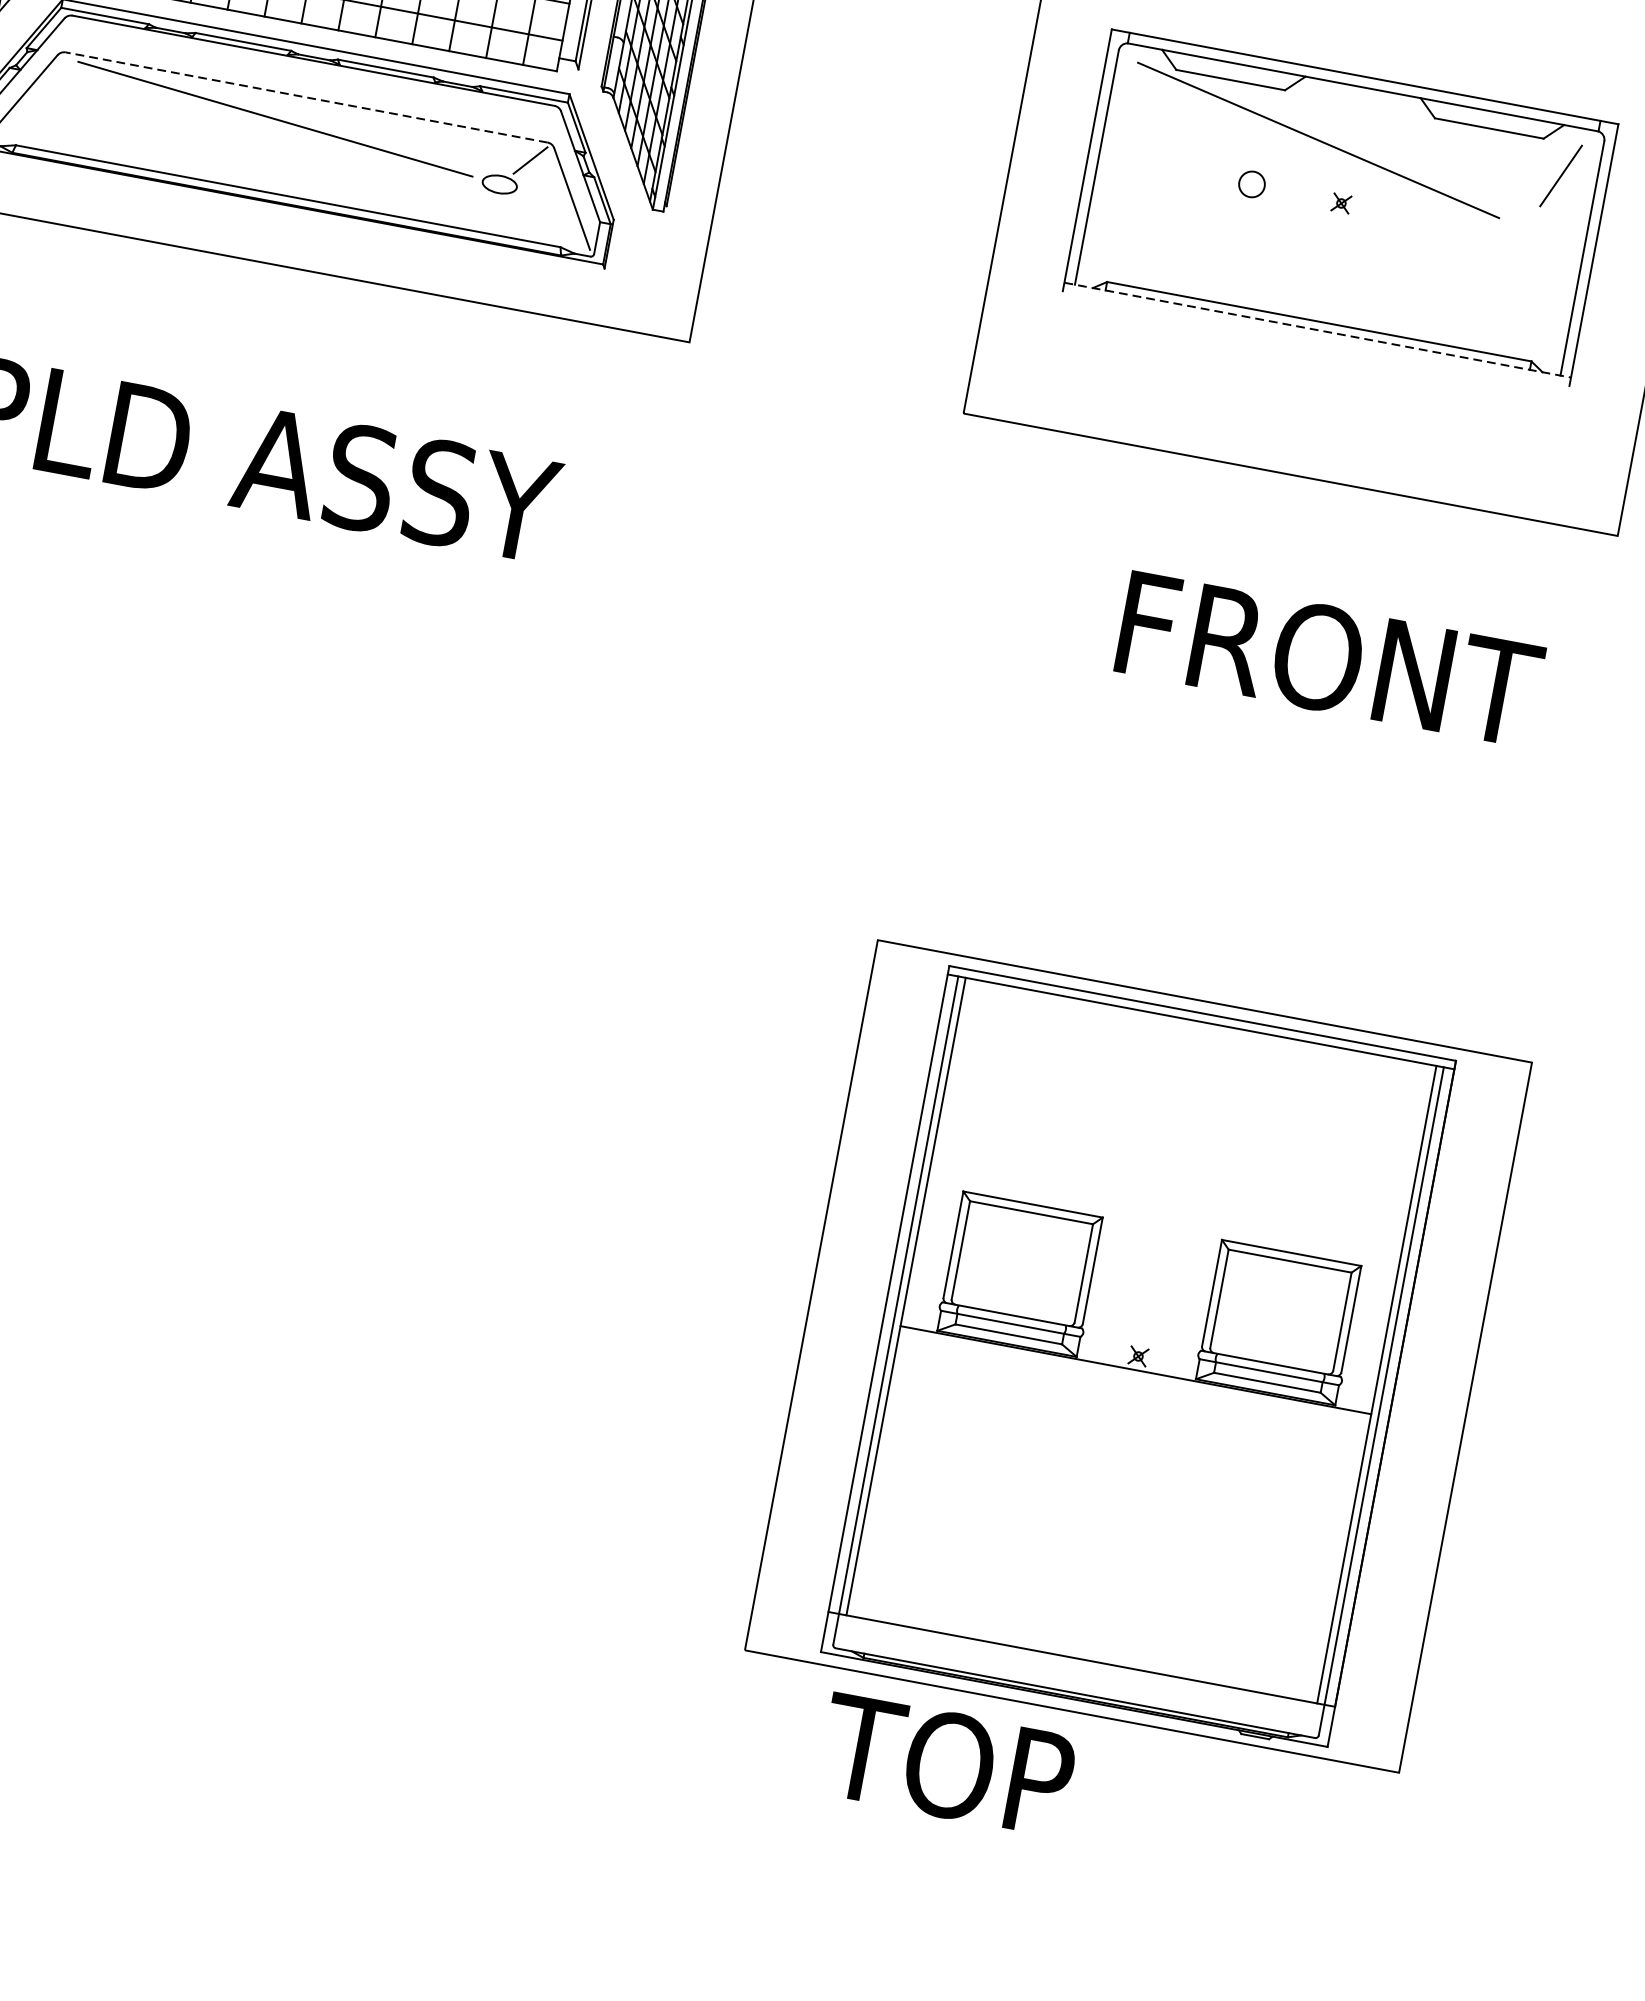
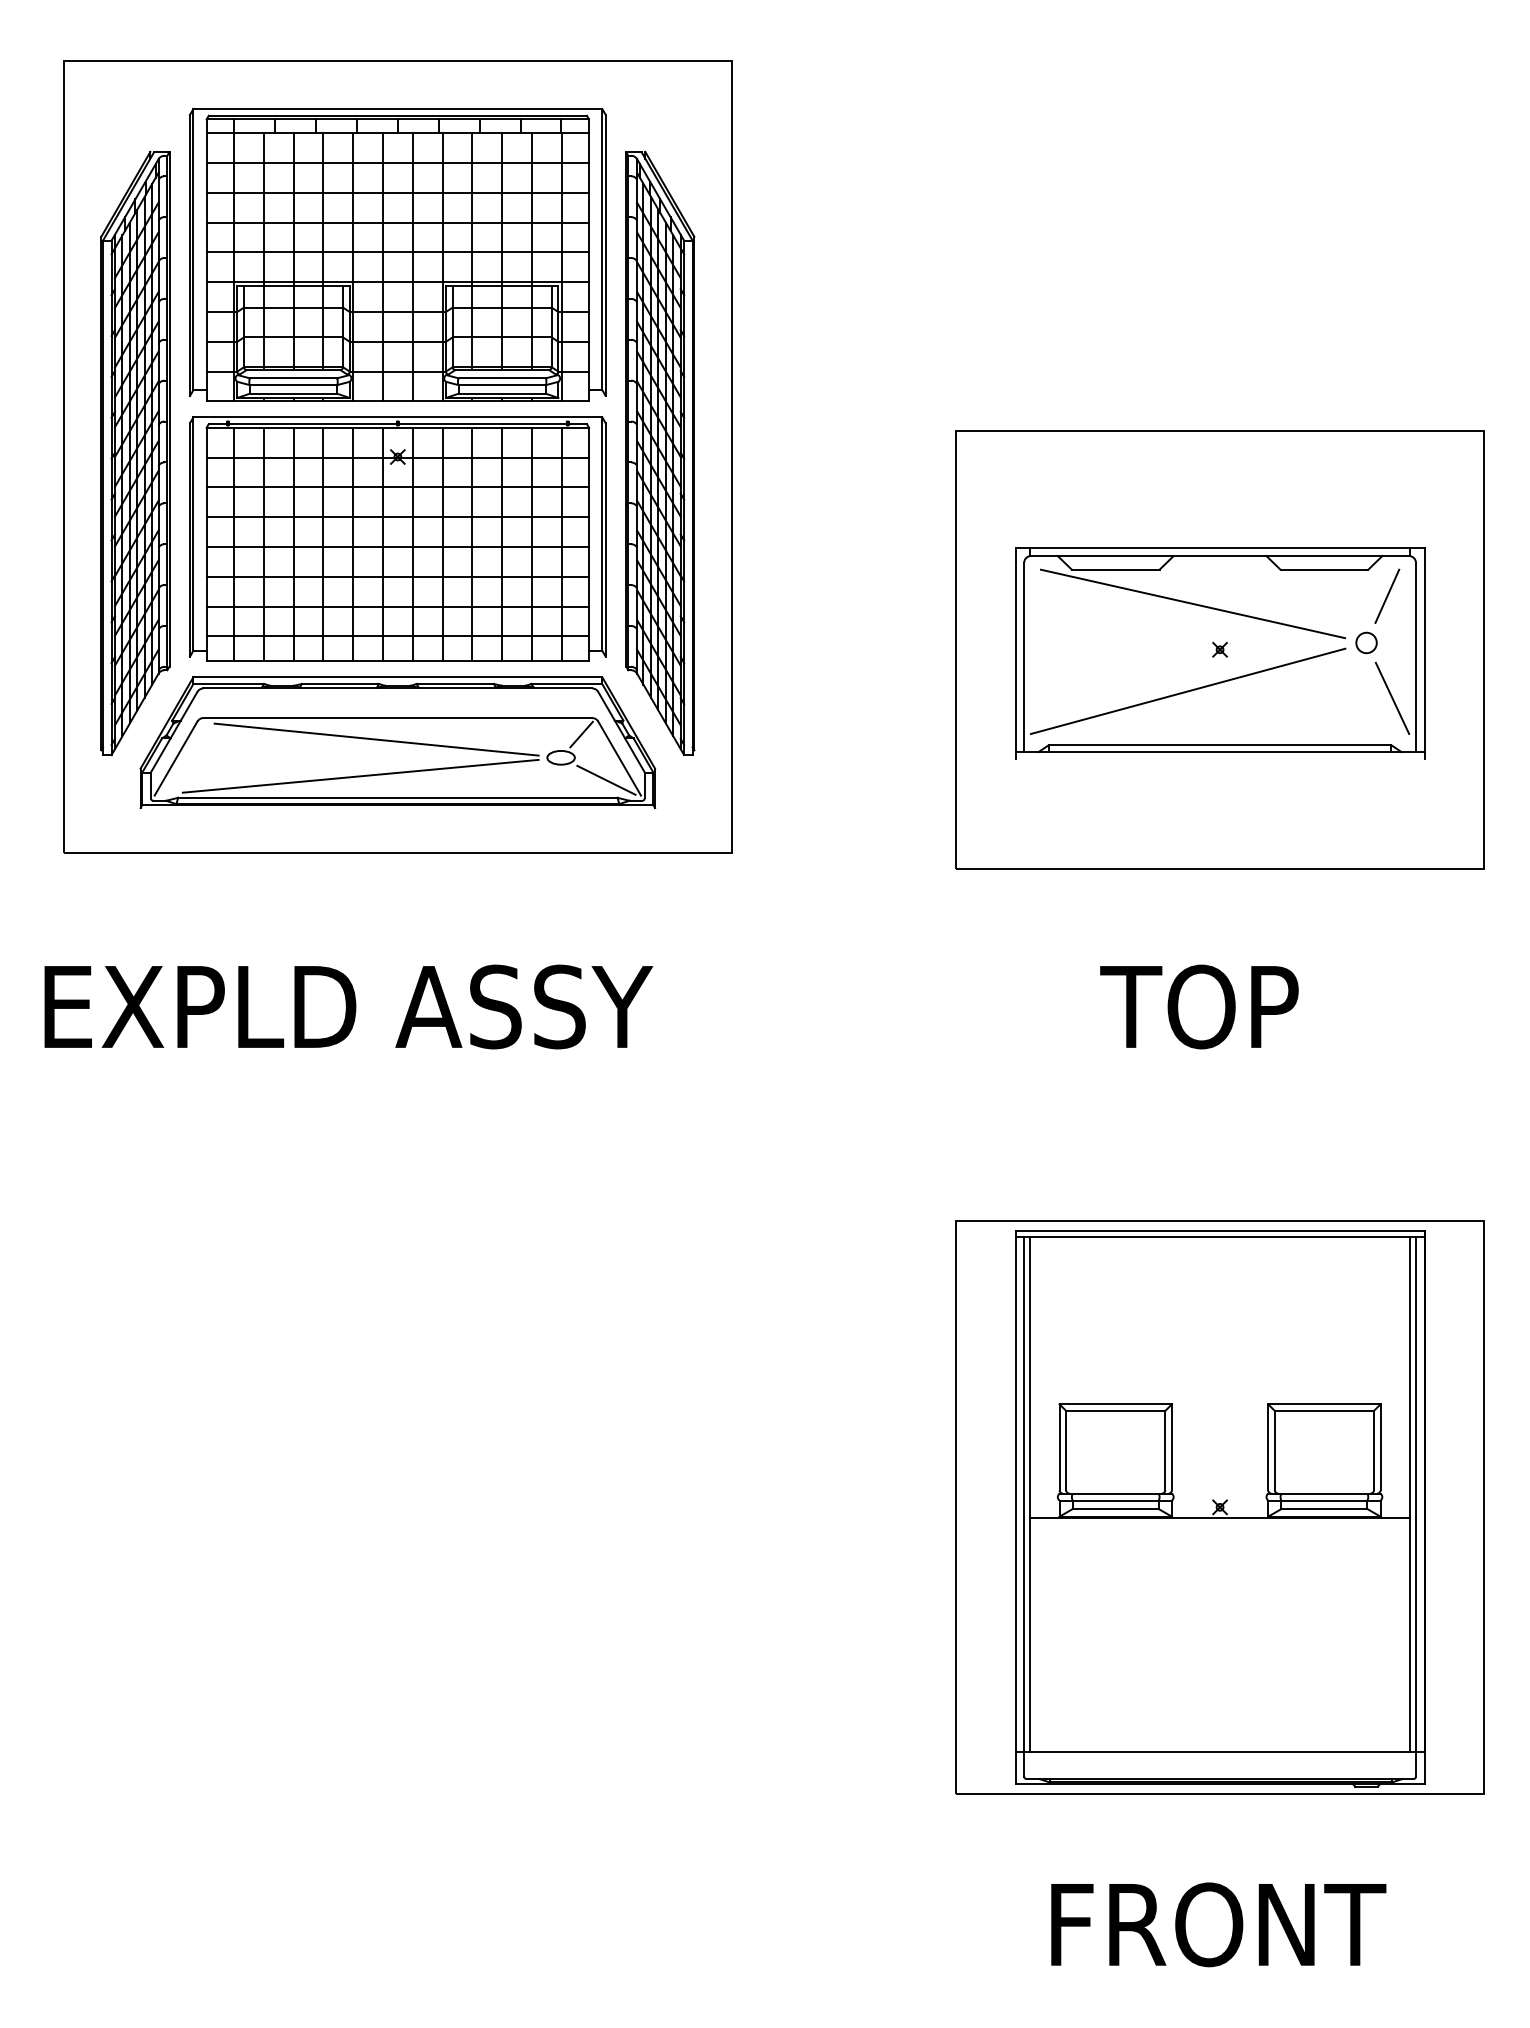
line: (306, 97) -> (397, 718), dashed -> solid
line: (247, 159) -> (360, 775), added
circle: (1252, 183) -> (1366, 642), moved
line: (551, 221) -> (606, 779), added
line: (1291, 246) -> (1187, 690), added
line: (1544, 302) -> (1392, 697), added
line: (1318, 330) -> (1220, 752), dashed -> solid
text: (1323, 657) -> (1272, 1006), FRONT -> TOP
part: (1137, 1356) -> (1219, 1507), moved
text: (1037, 1781) -> (1213, 1924), TOP -> FRONT

